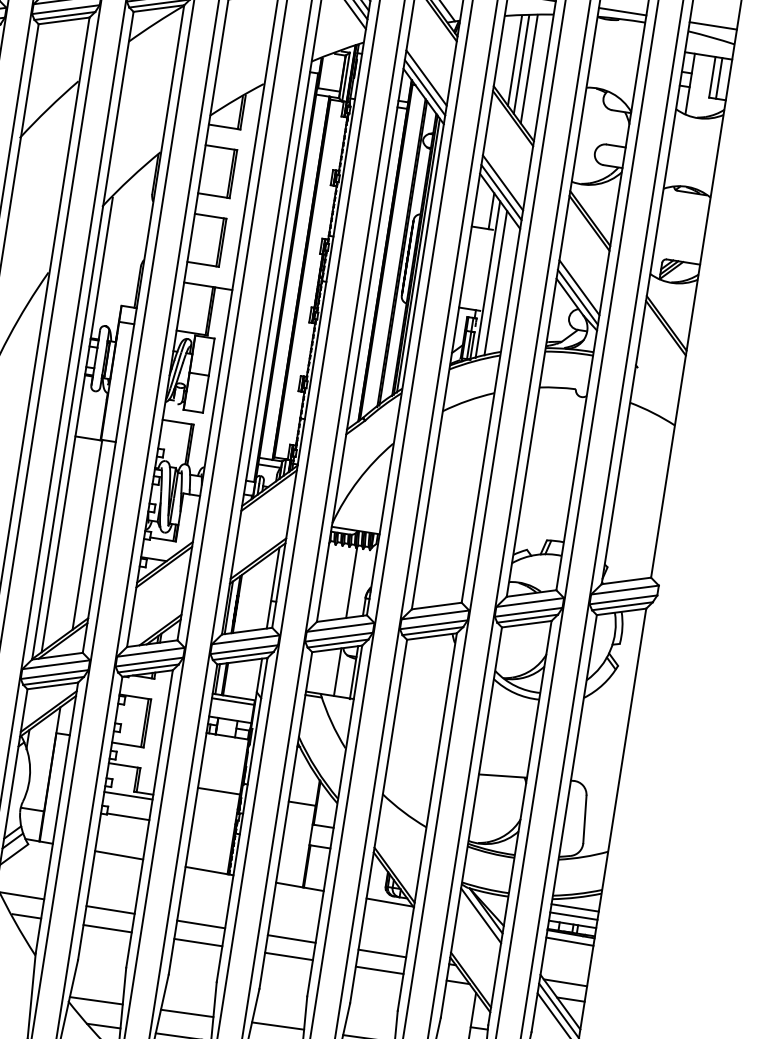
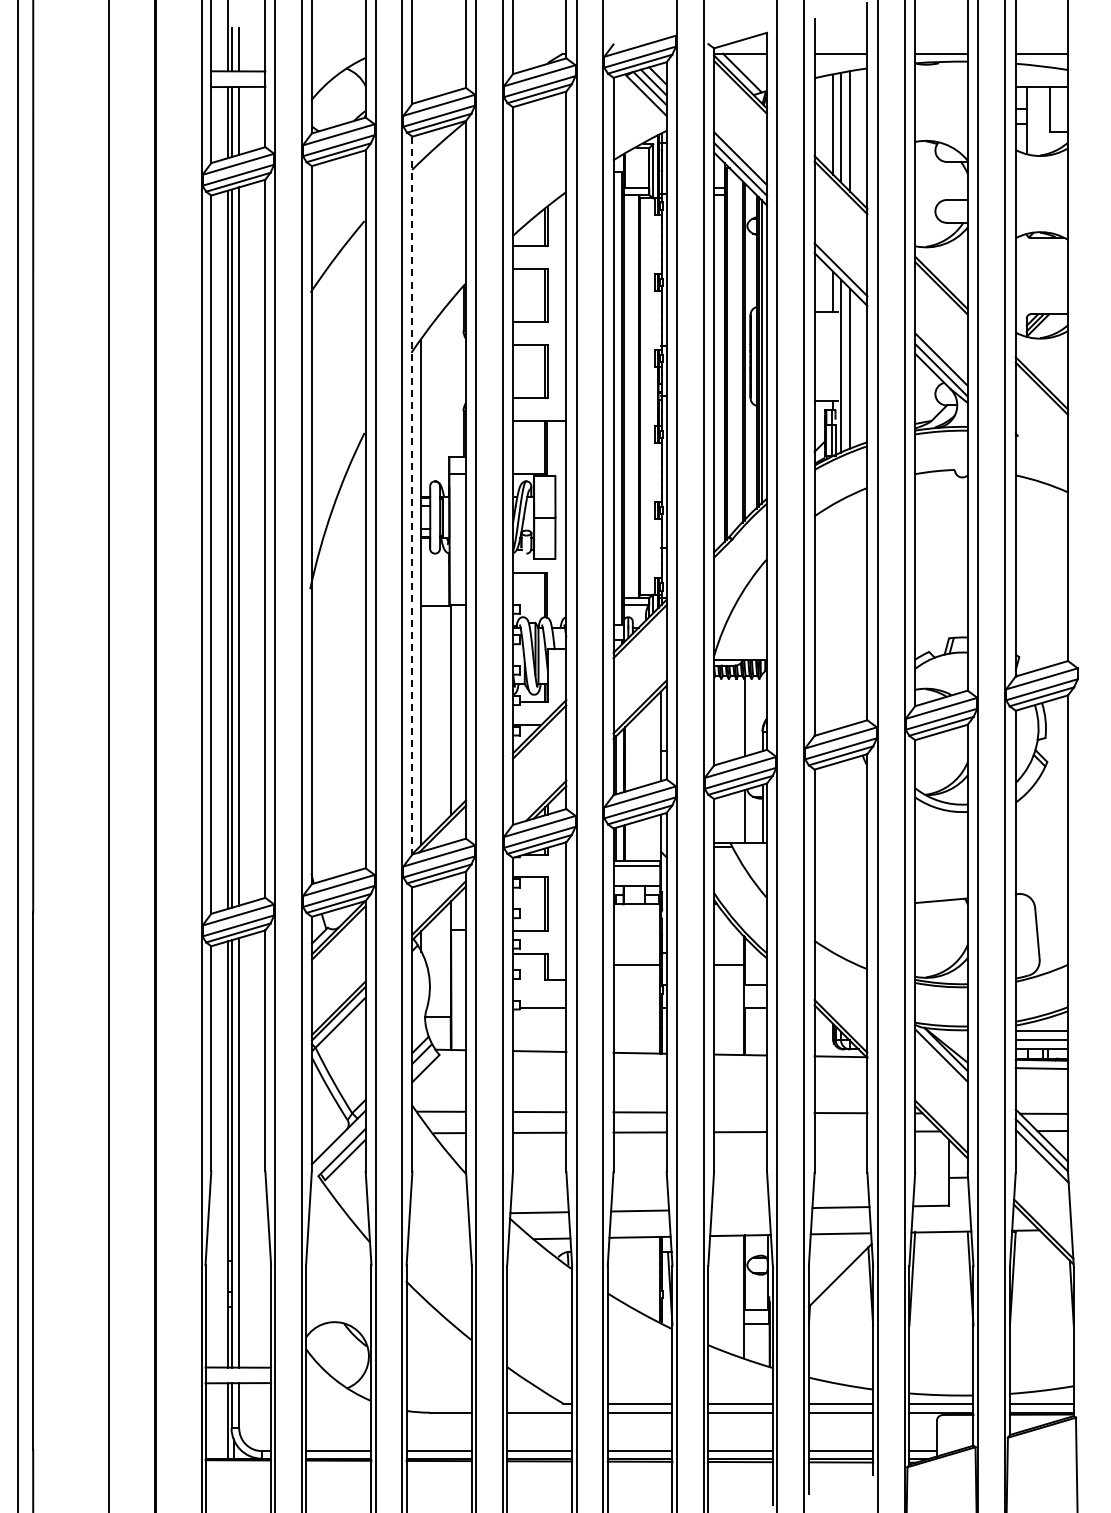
line: (719, 77) -> (1057, 108), removed
line: (502, 182) -> (840, 258), removed
line: (82, 335) -> (412, 495), solid -> dashed
line: (128, 795) -> (539, 985), removed
line: (291, 938) -> (740, 1112), removed
line: (379, 969) -> (840, 1131), removed
line: (278, 1025) -> (740, 1208), removed

